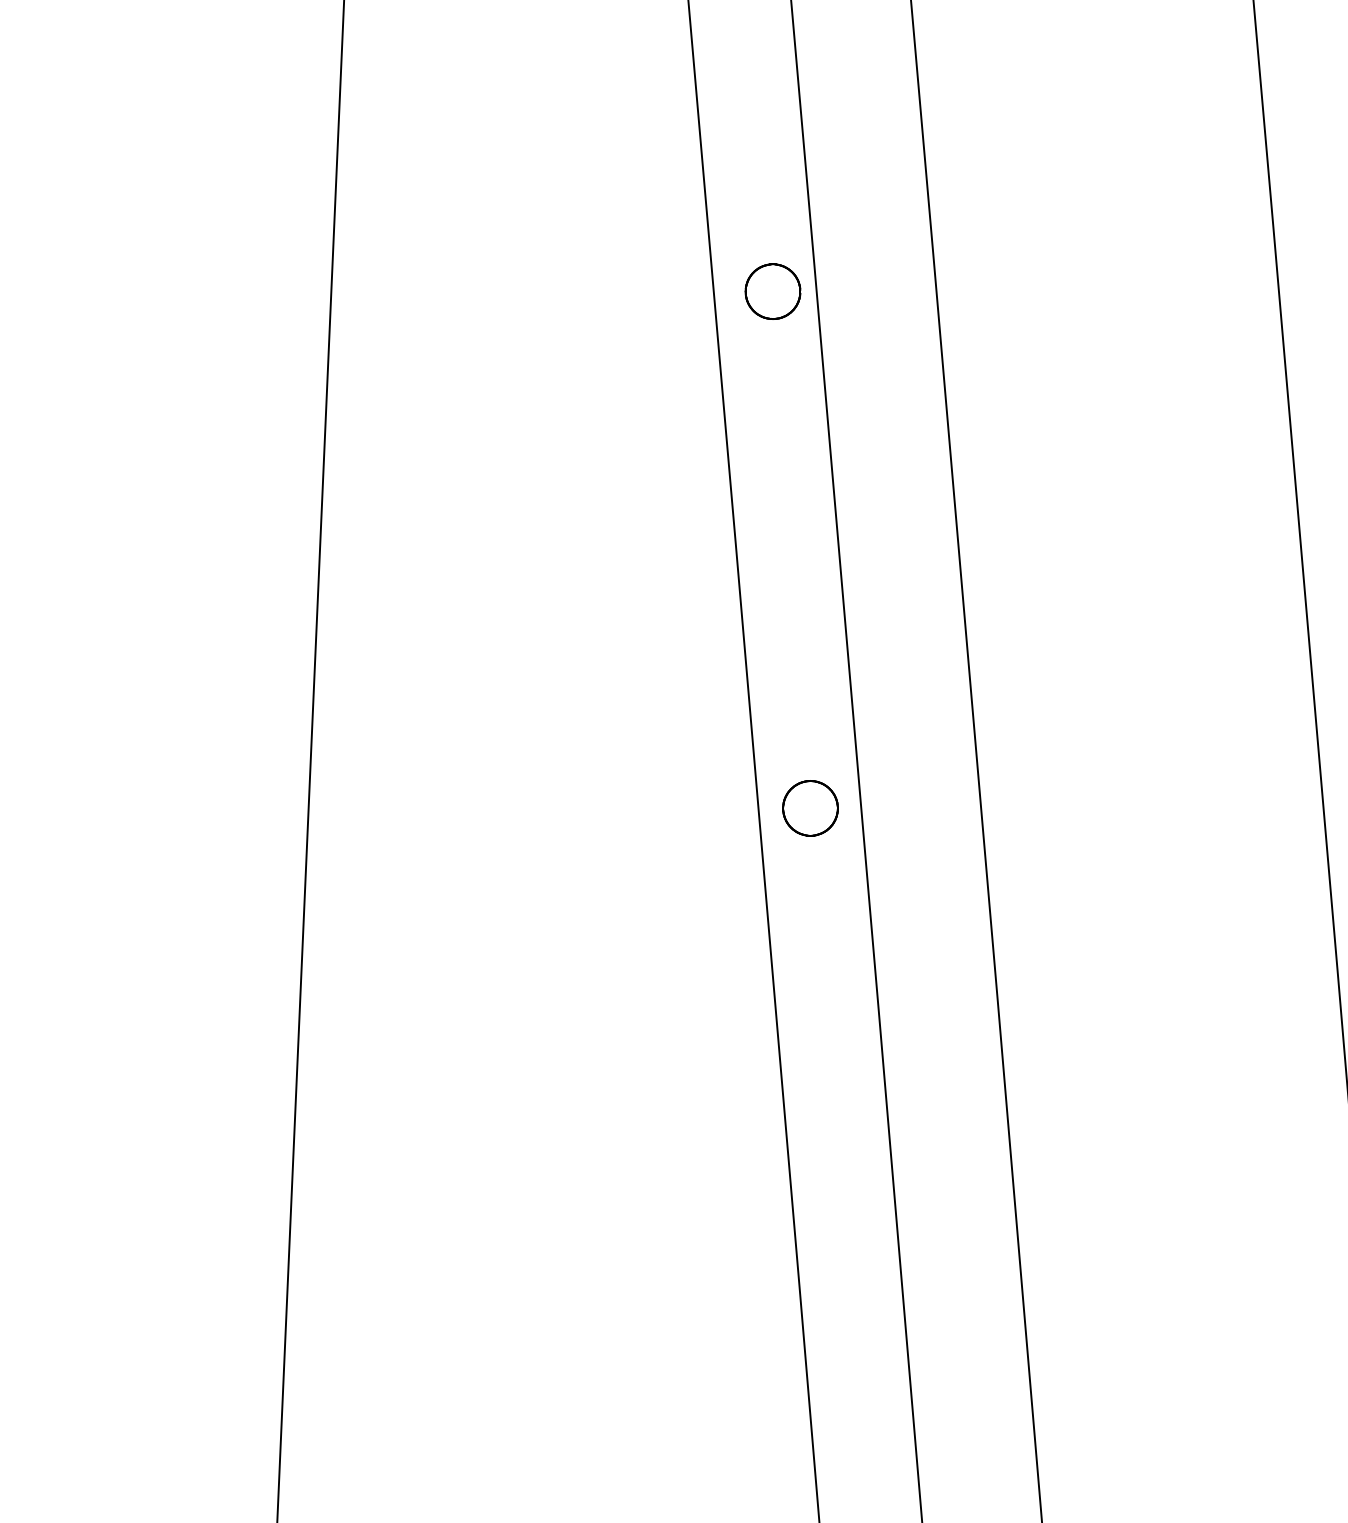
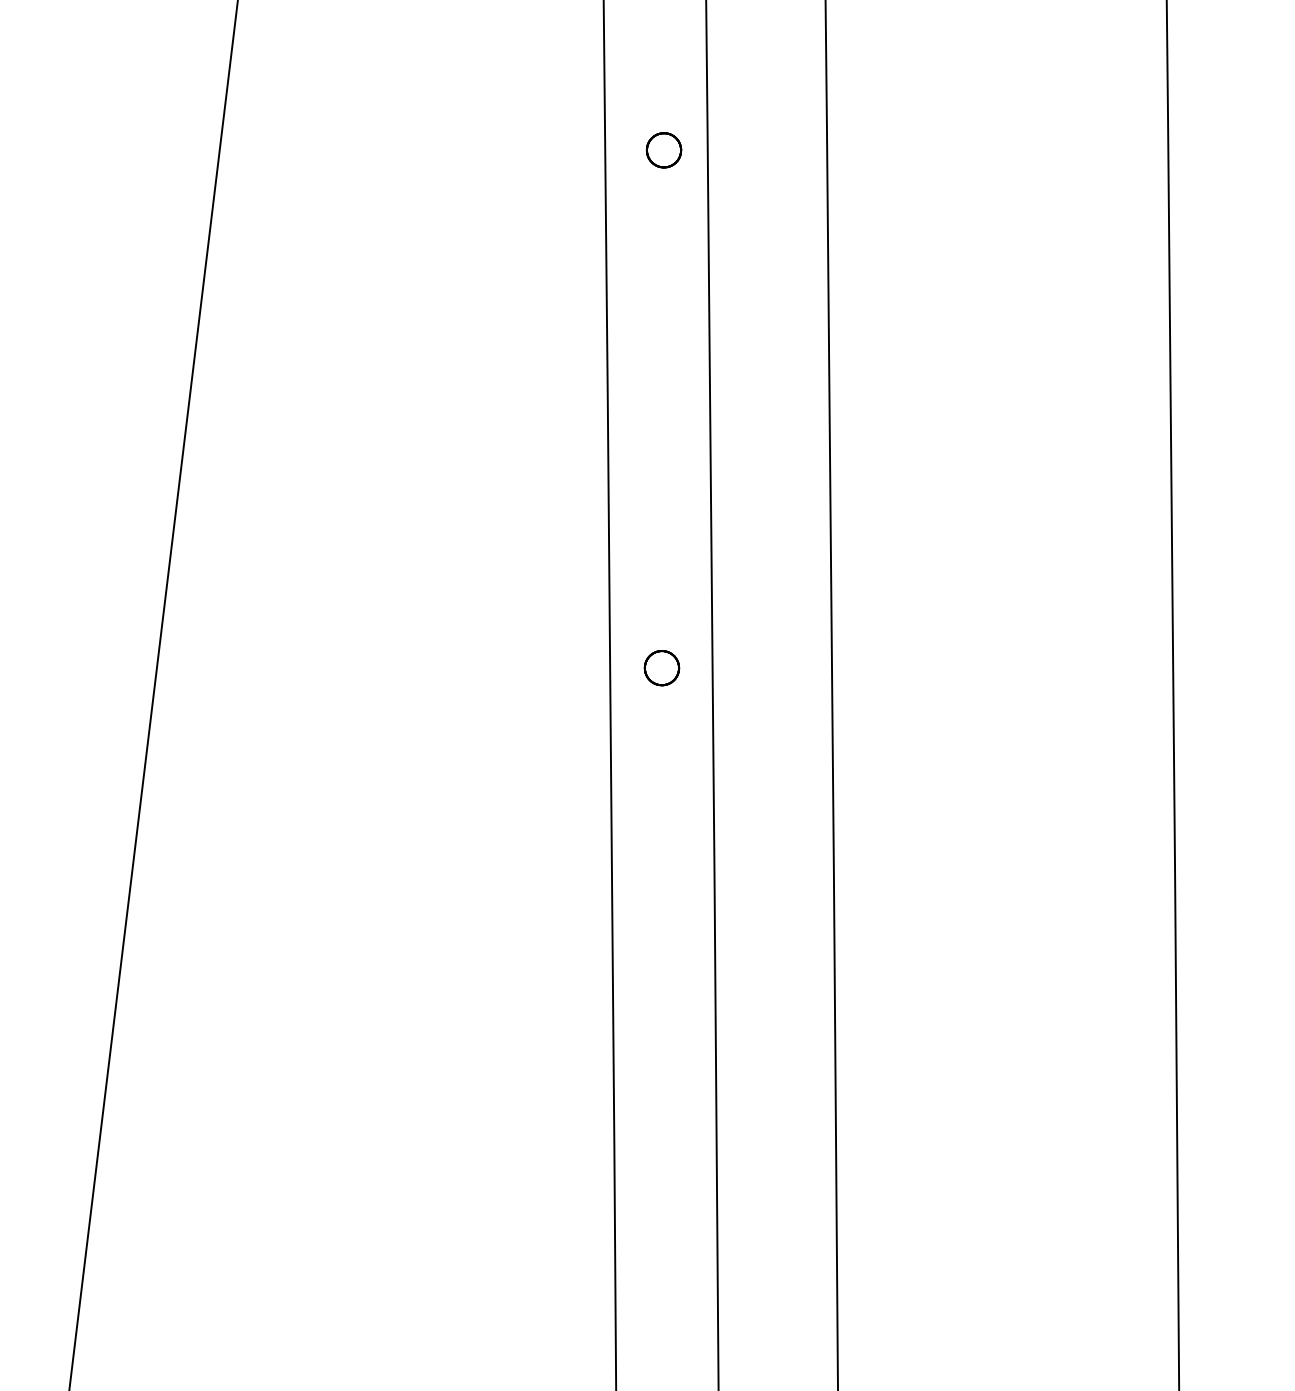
part: (772, 292) -> (663, 150), size x0.62
part: (810, 808) -> (661, 668), size x0.62

